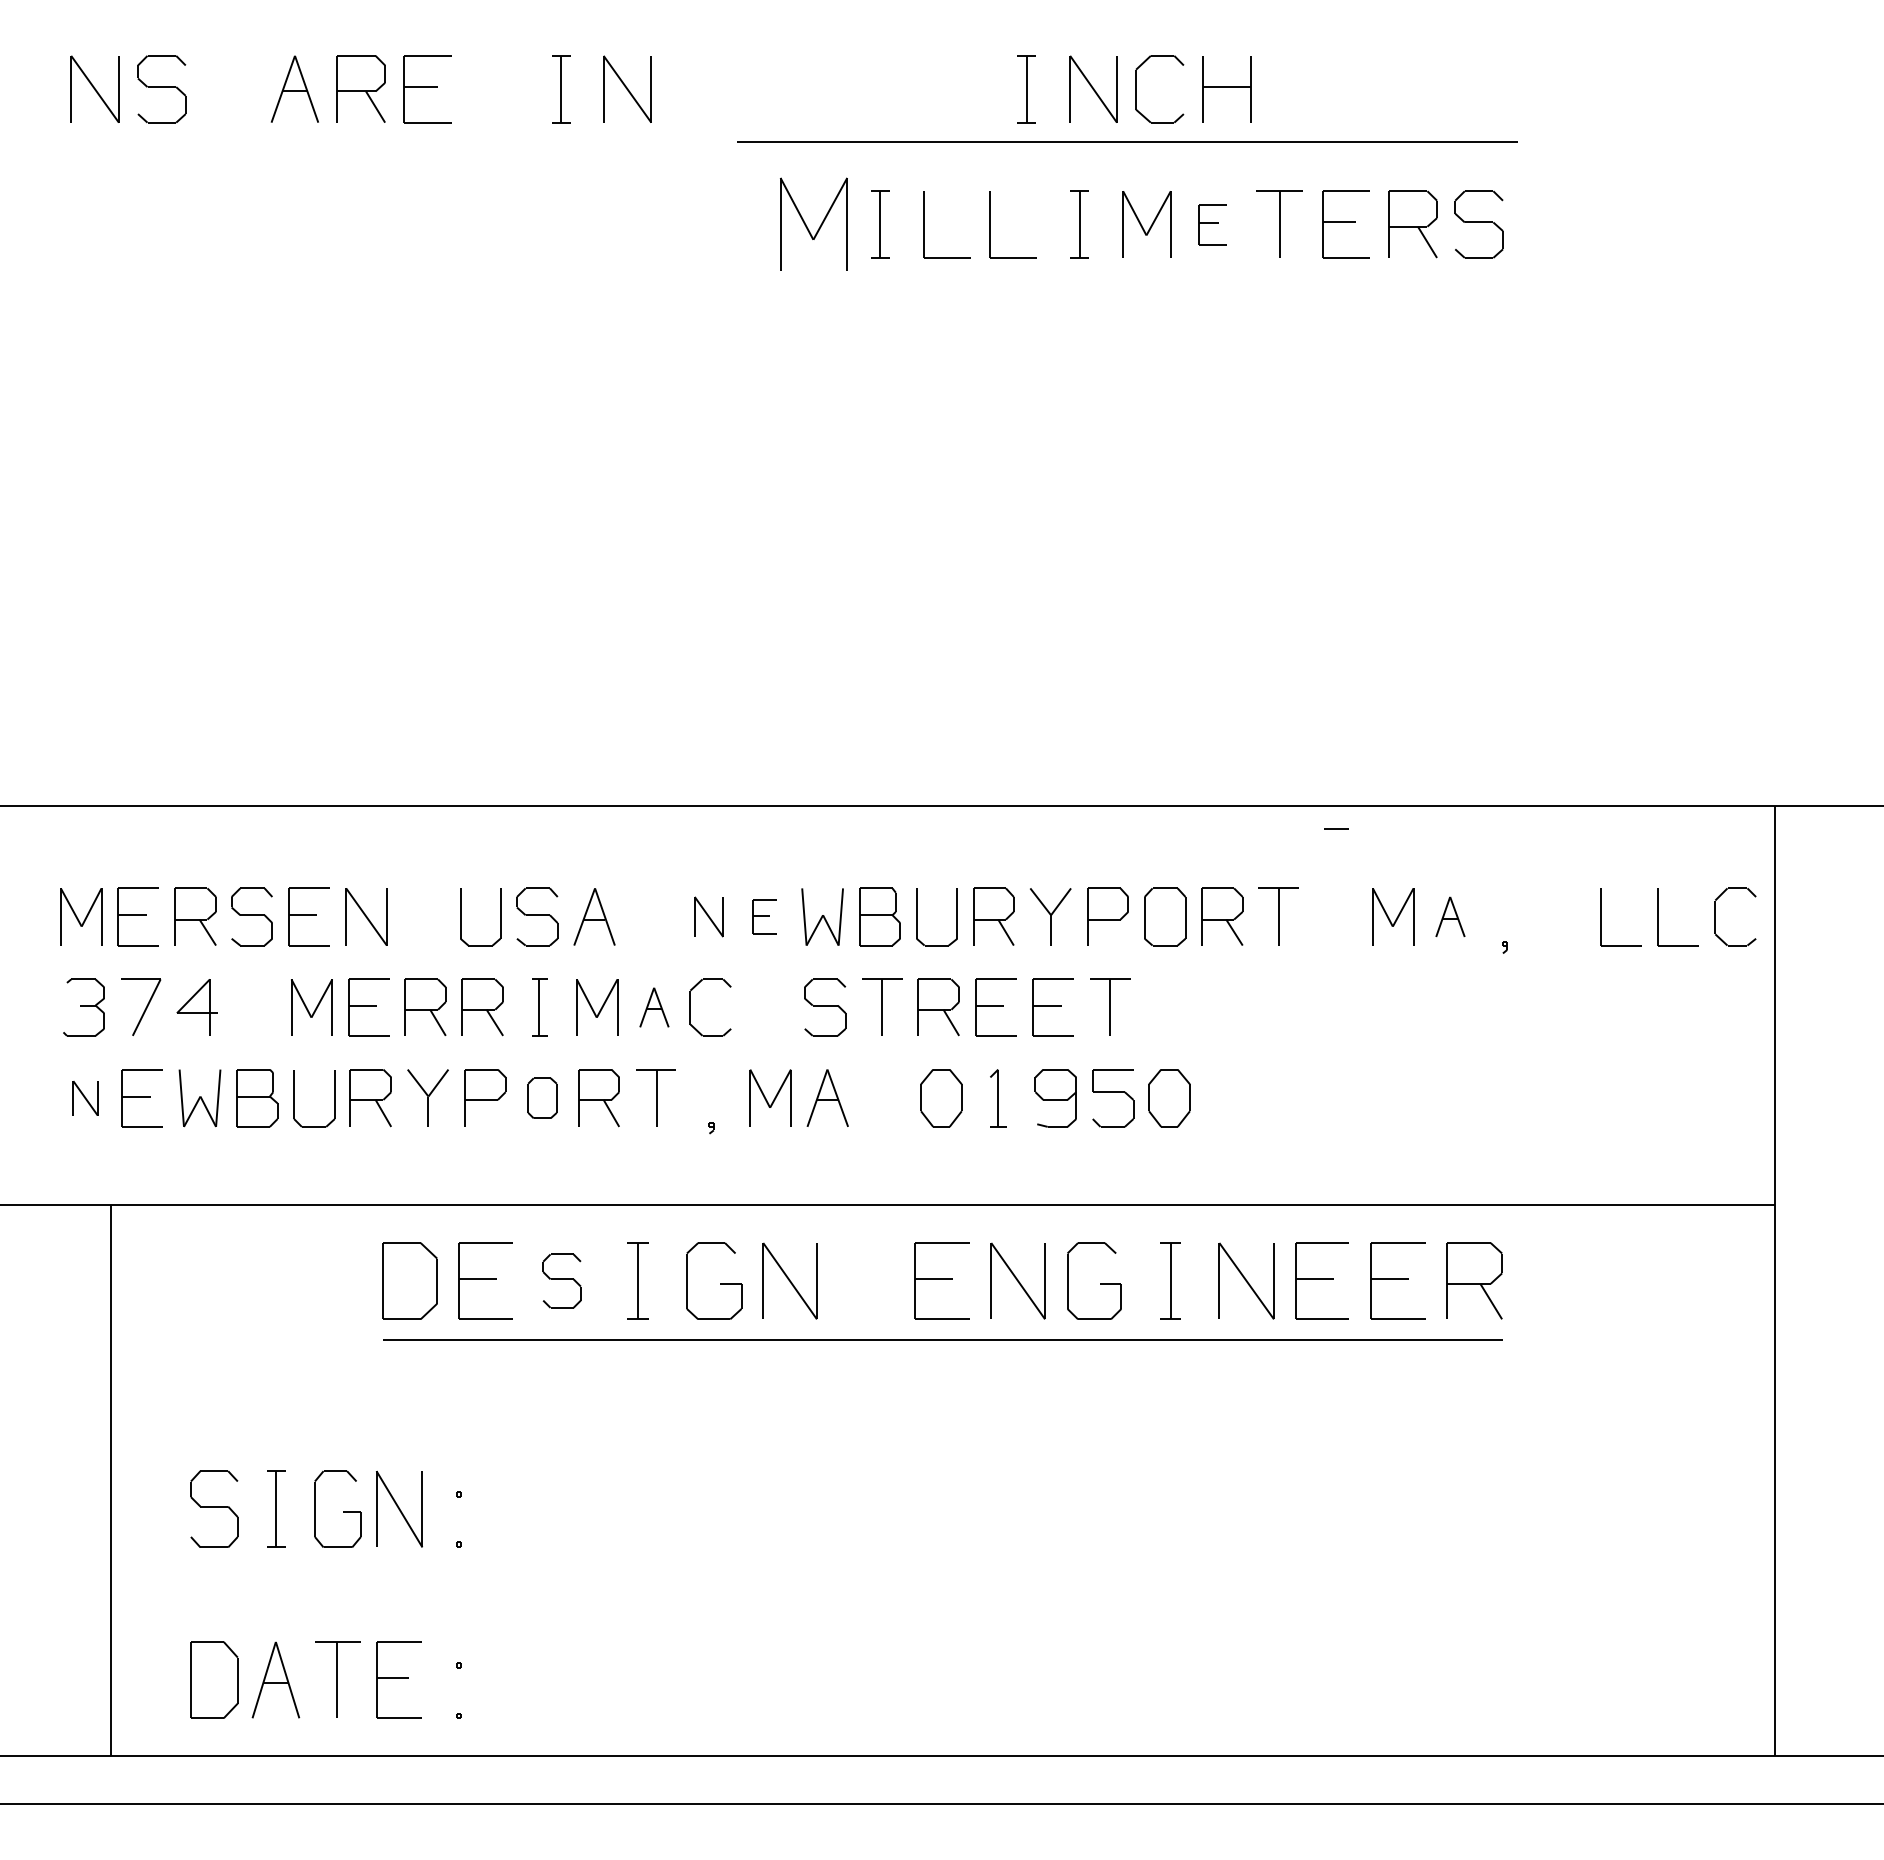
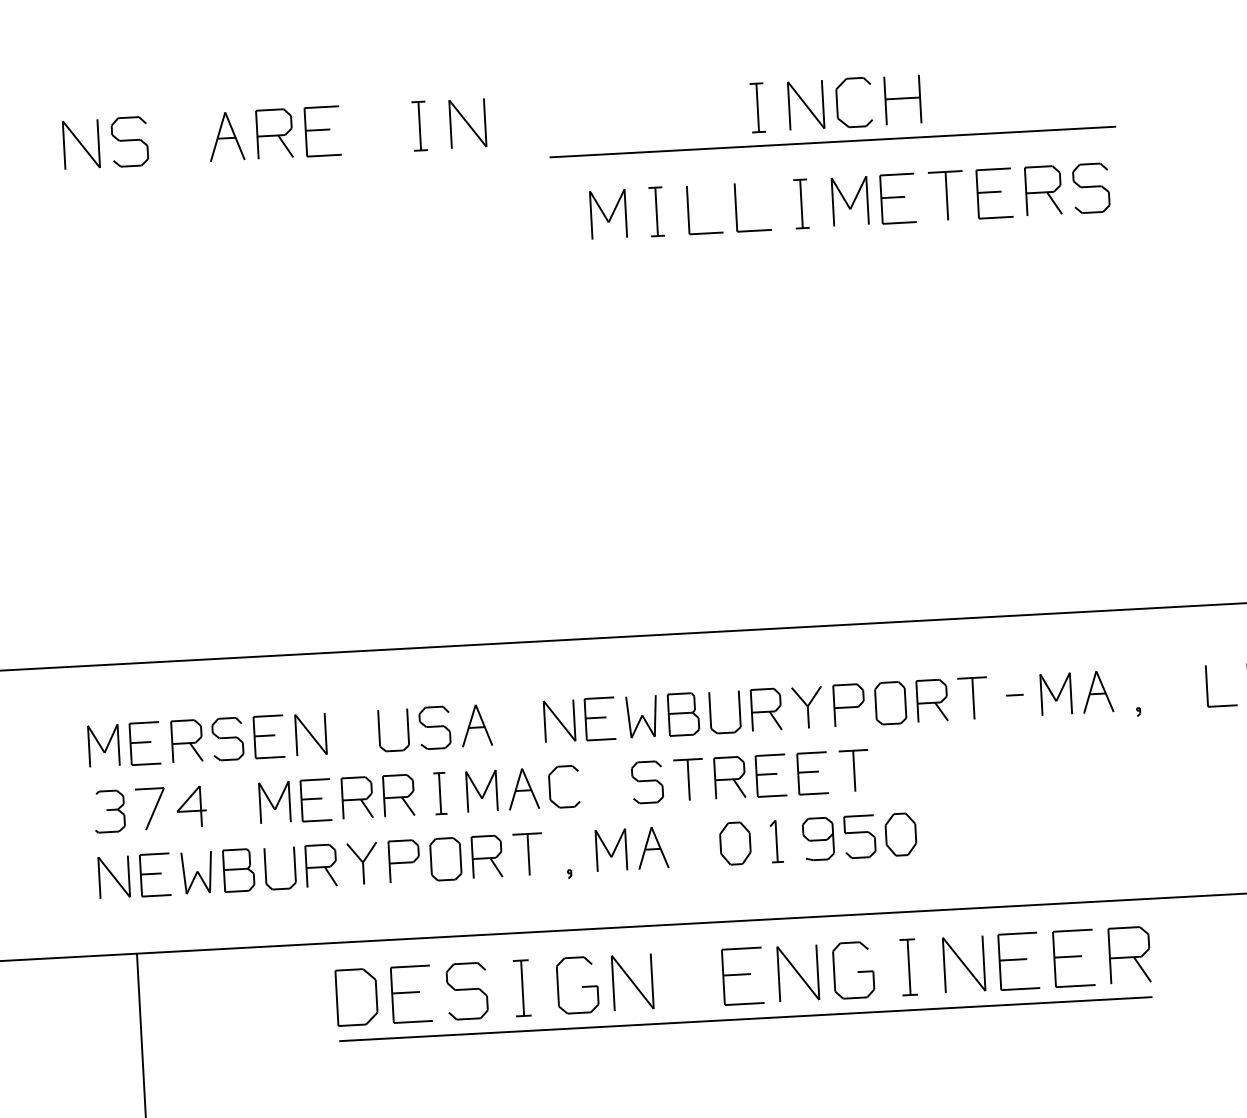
part: (813, 224) -> (608, 214), size x0.71
part: (1212, 224) -> (897, 198), size x1.67
line: (1336, 828) -> (1014, 694), moved
part: (708, 916) -> (559, 720), size x1.43
part: (764, 916) -> (599, 718), size x1.67
part: (1450, 916) -> (1097, 691), size x1.43
part: (654, 1007) -> (523, 789), size x1.43
part: (85, 1098) -> (114, 877), size x1.67
part: (542, 1098) -> (445, 859), size x1.43
part: (561, 1280) -> (466, 990), size x1.43

